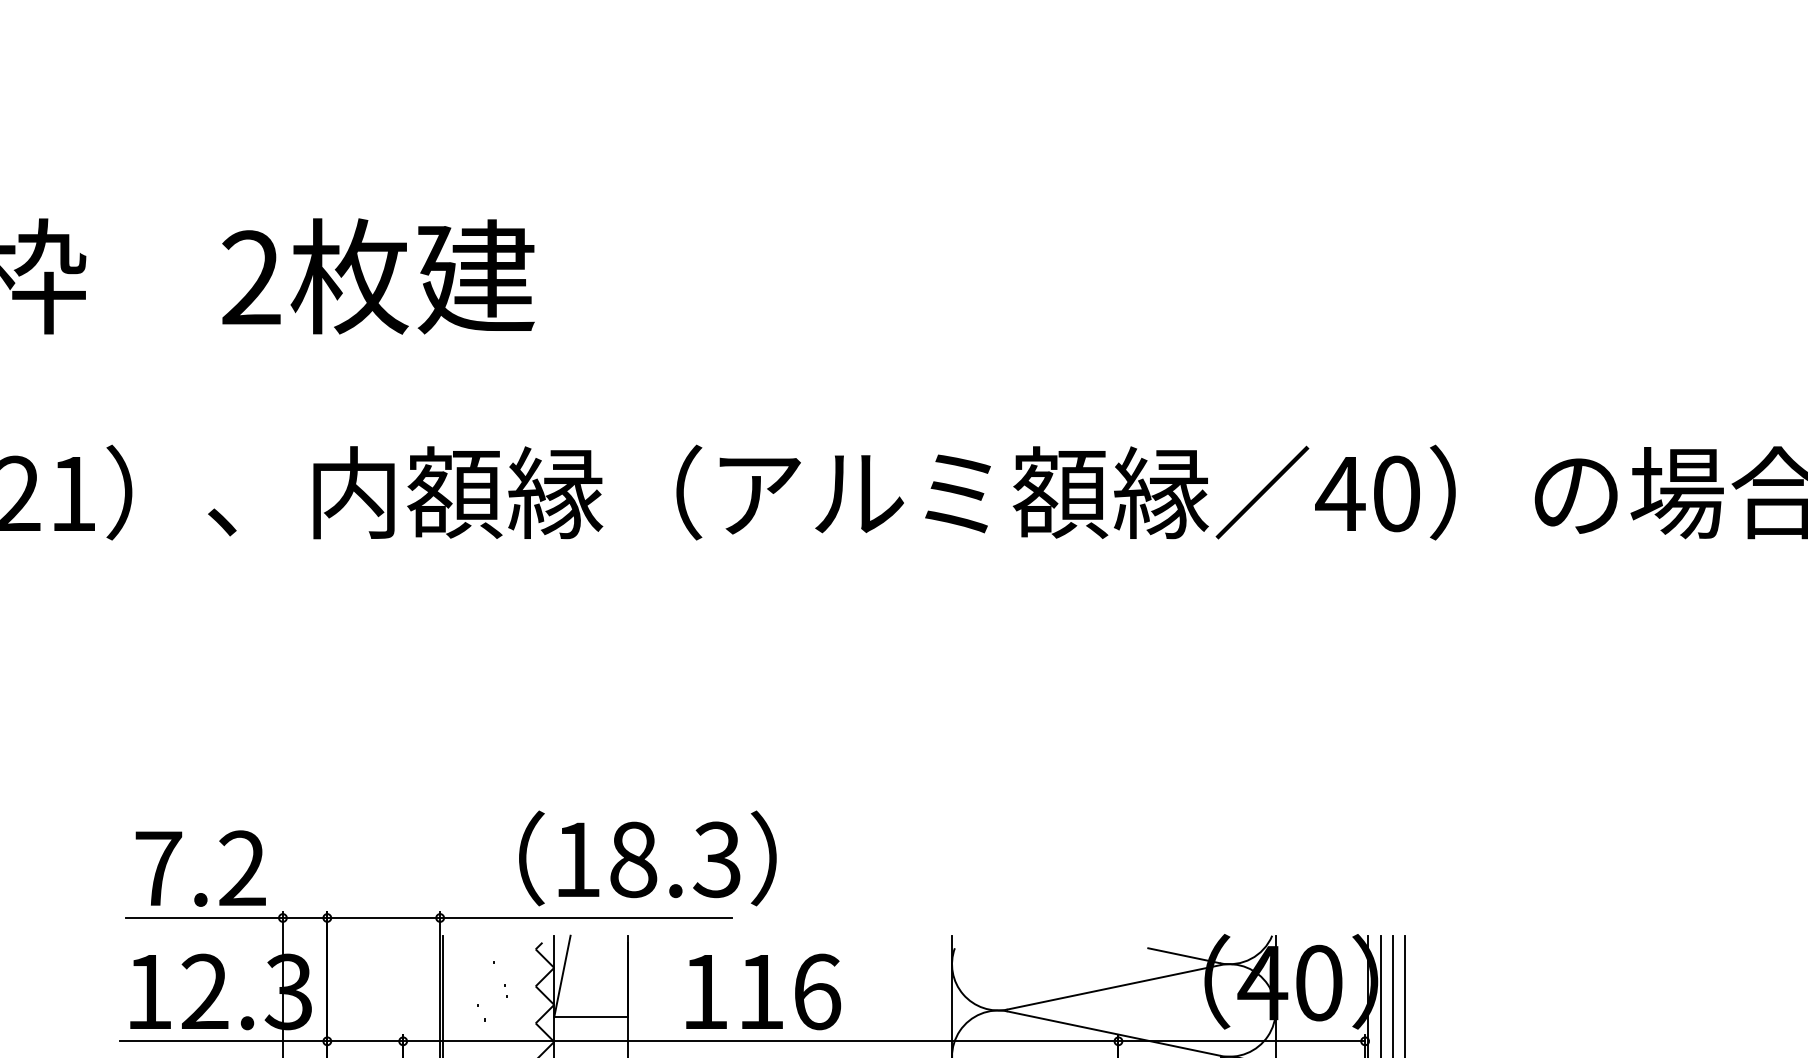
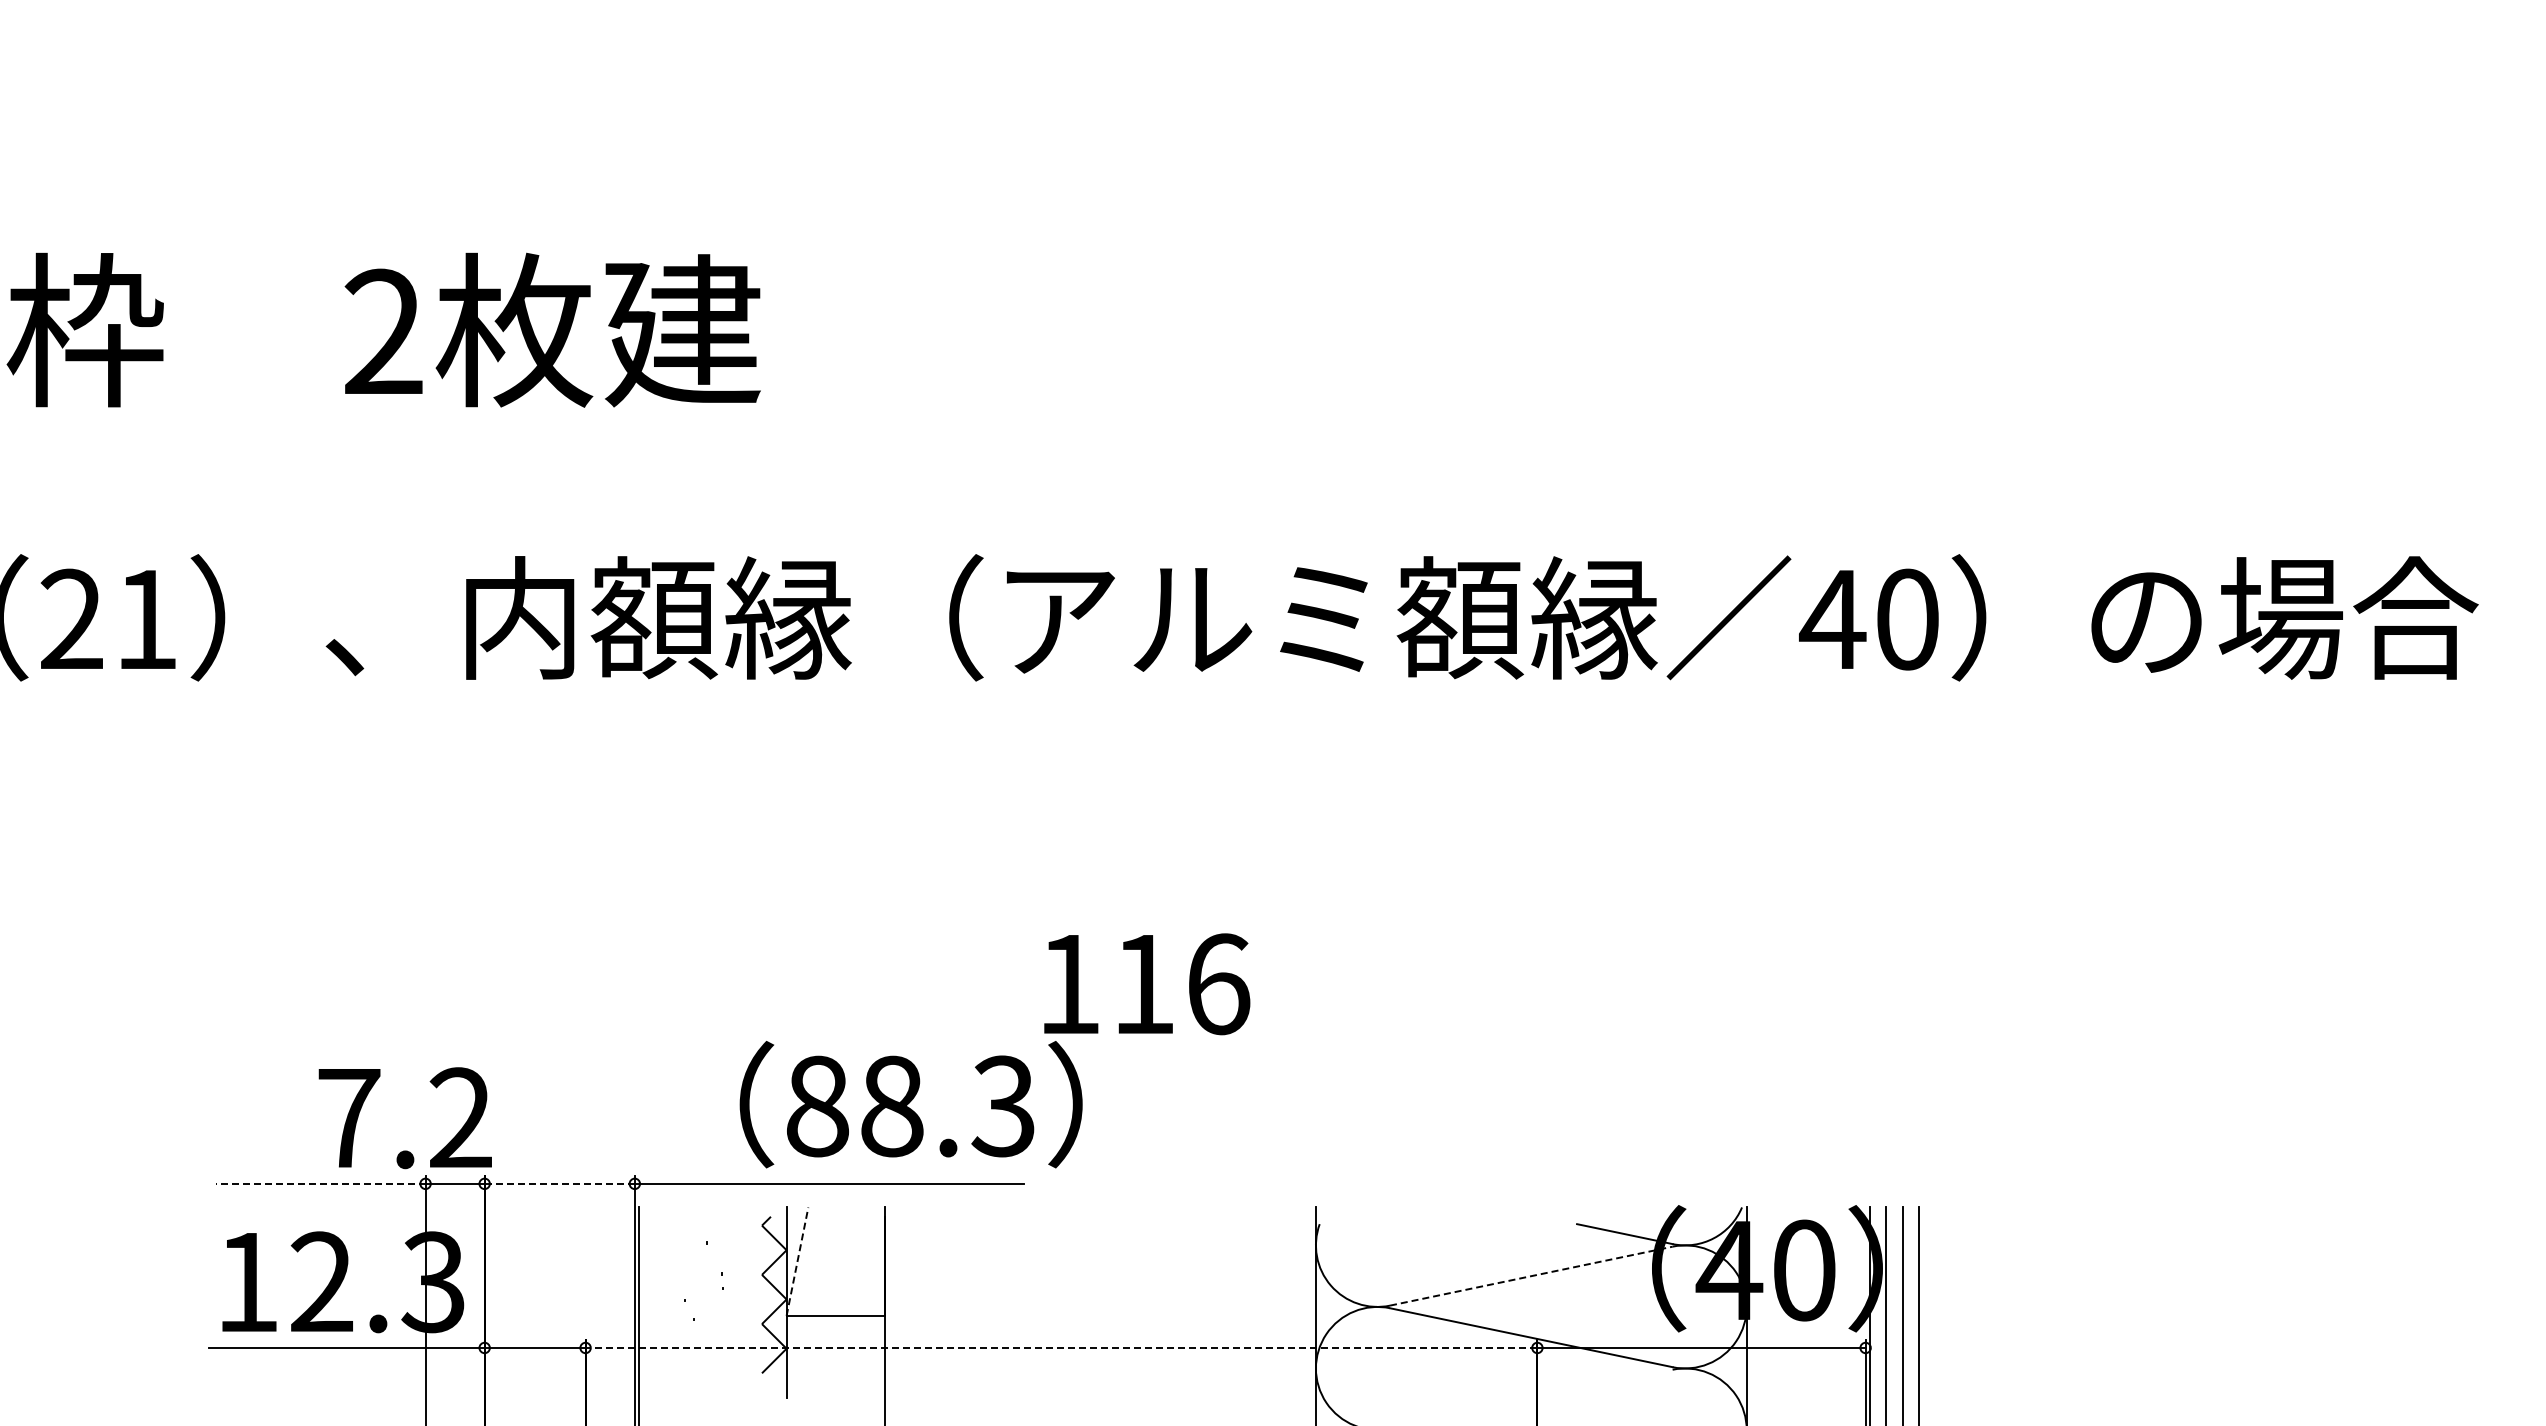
text: (577, 859) -> (817, 1106), 18.3 -> 88.3
text: (200, 868) -> (404, 1118), moved
line: (203, 917) -> (320, 1183), solid -> dashed
line: (384, 917) -> (560, 1183), solid -> dashed
line: (562, 976) -> (797, 1261), solid -> dashed
line: (1114, 987) -> (1531, 1276), solid -> dashed
text: (763, 992) -> (1147, 984), moved
line: (760, 1040) -> (1061, 1347), solid -> dashed

